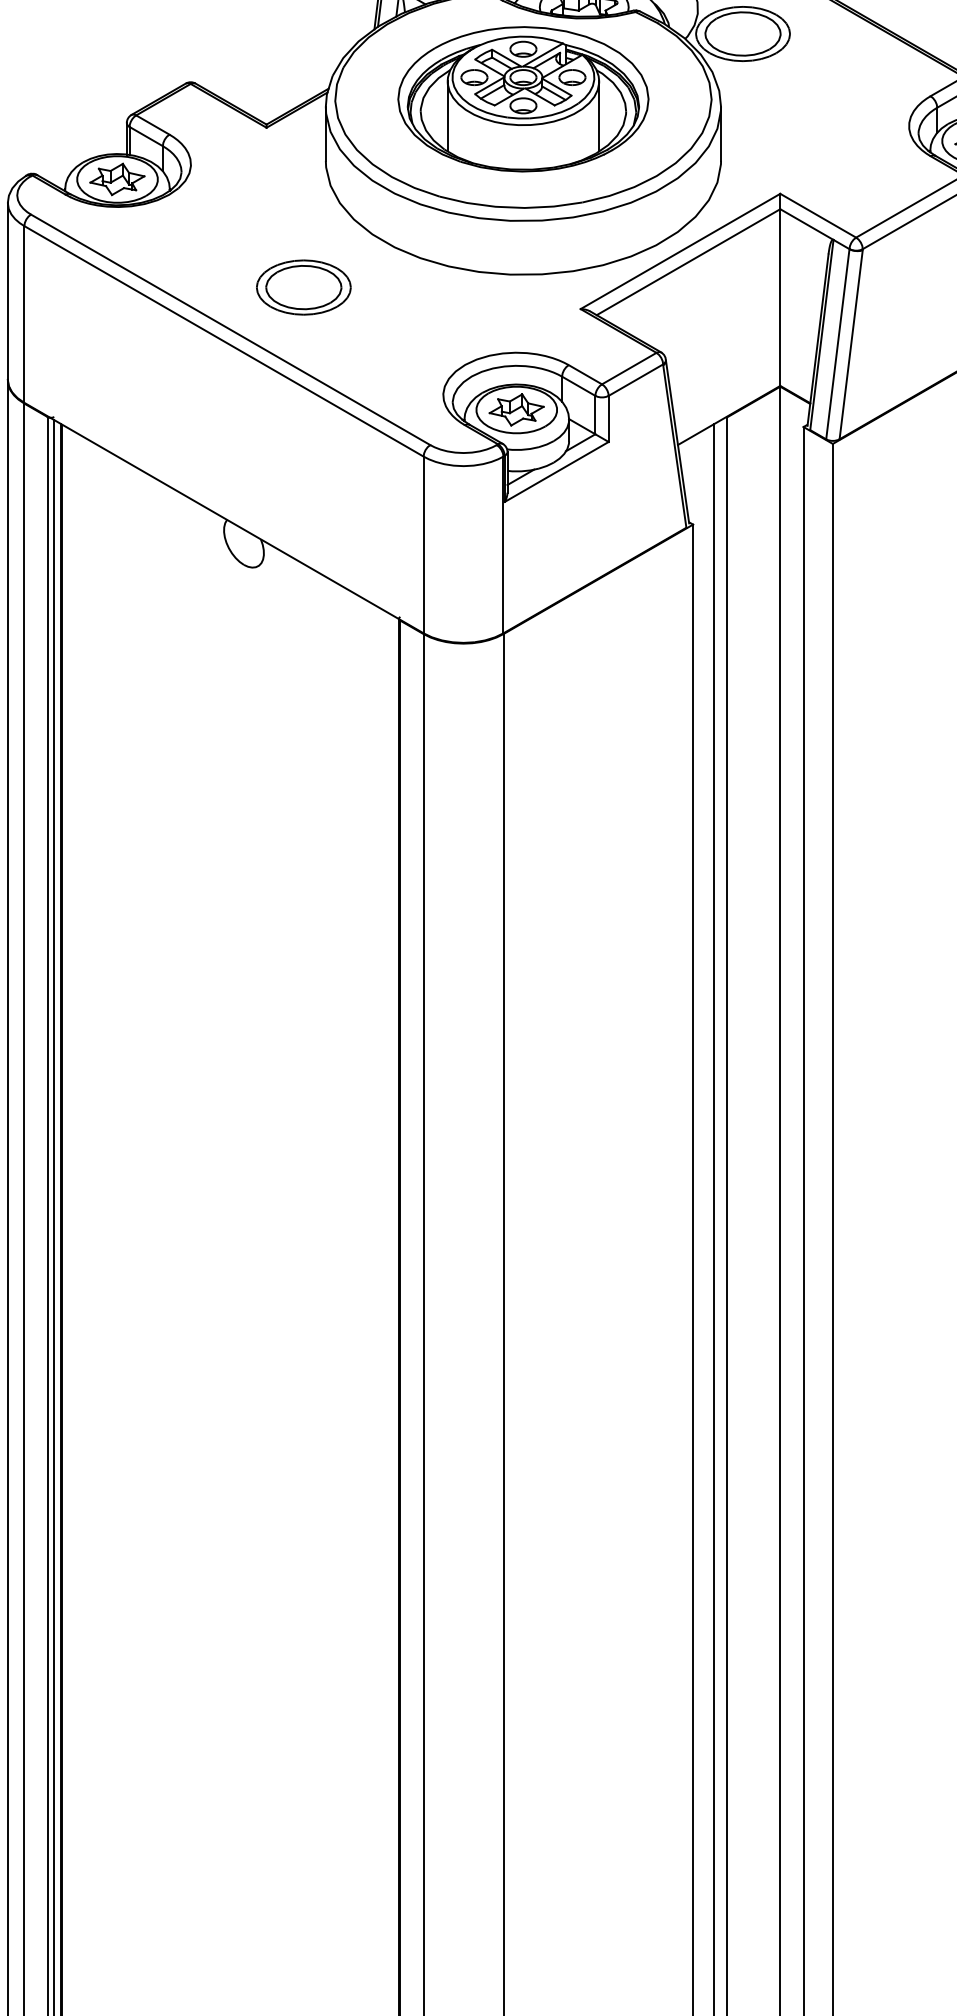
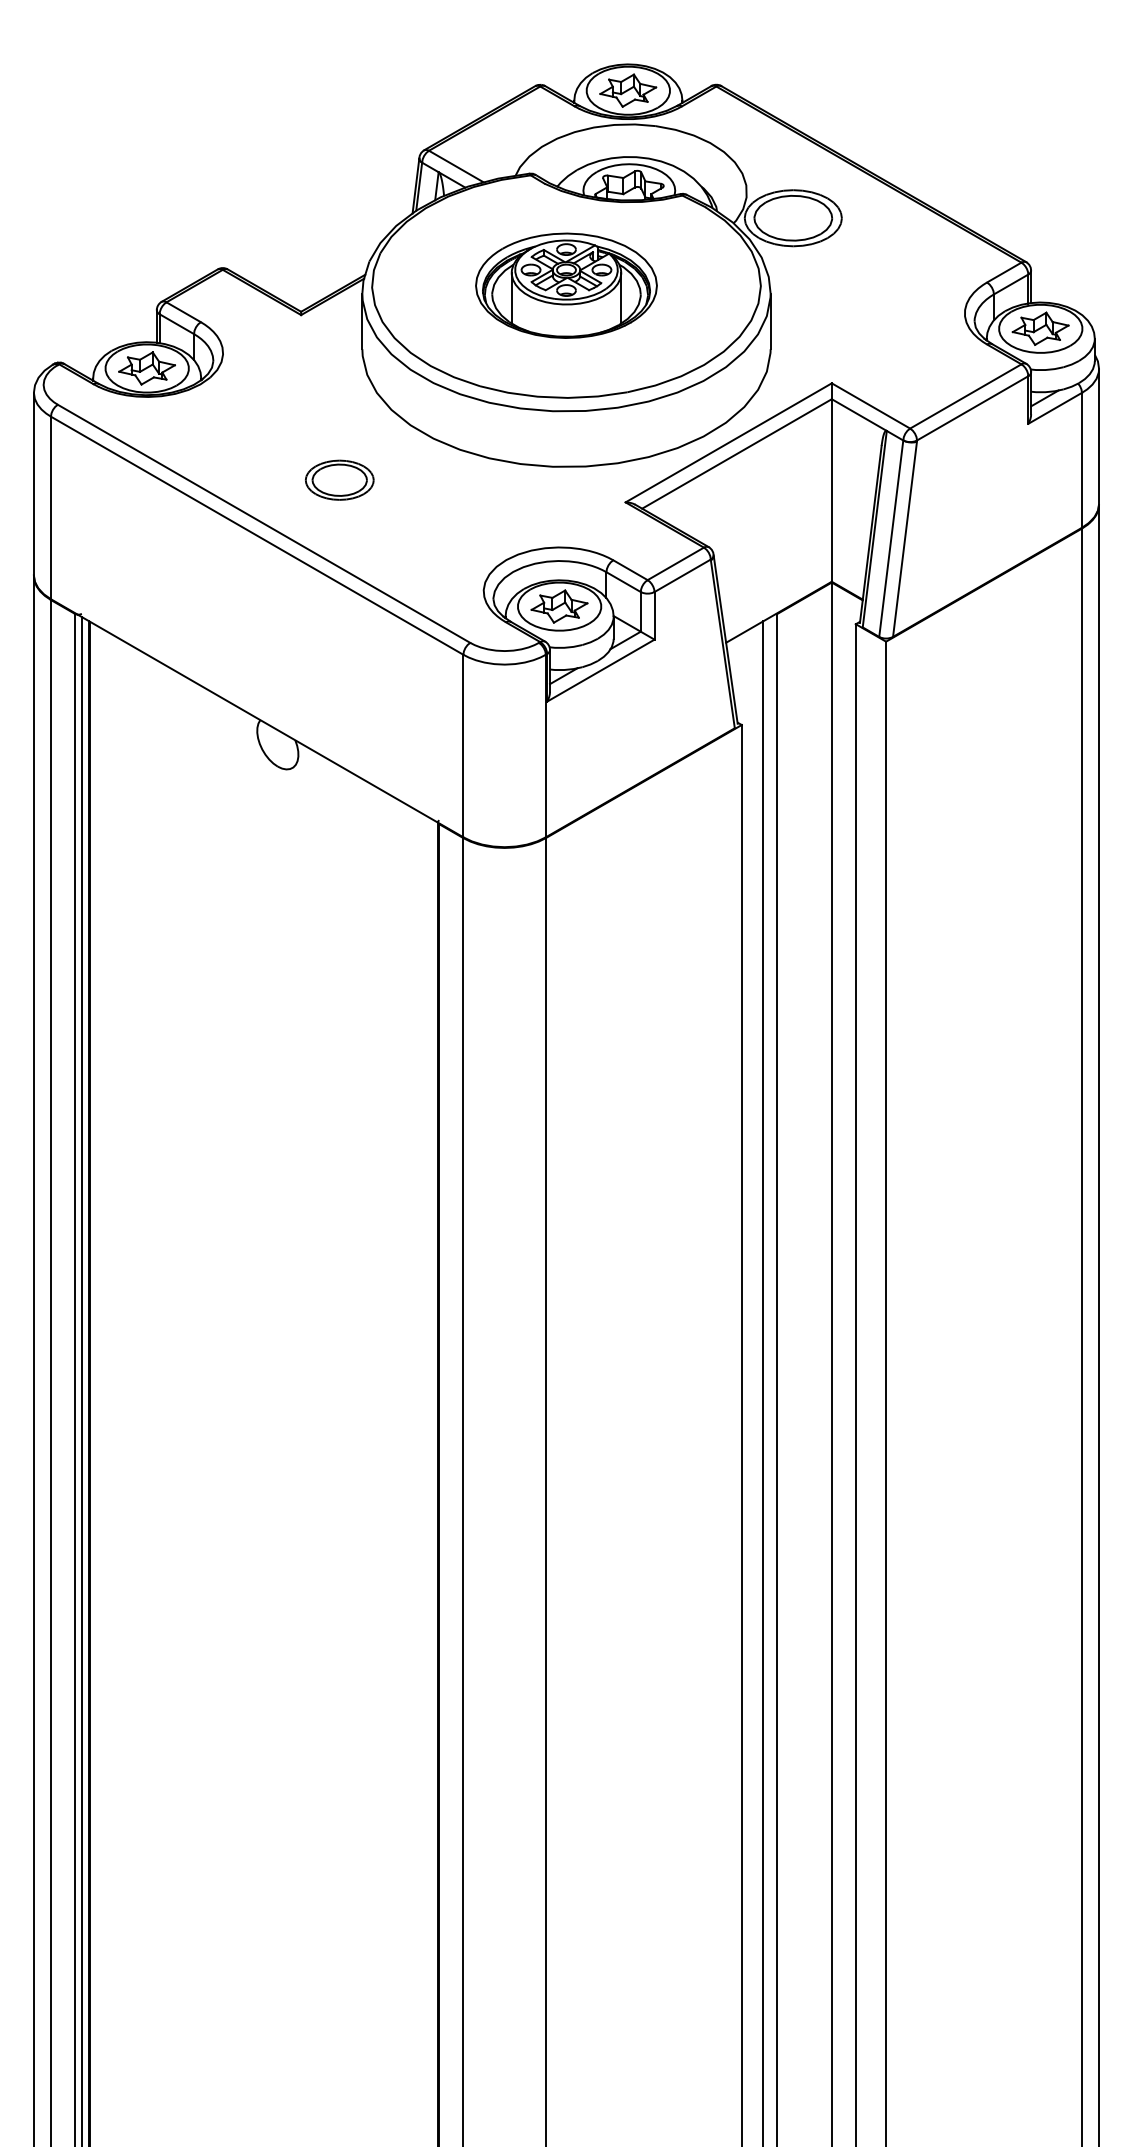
part: (523, 99) -> (566, 285), size x0.7
part: (303, 287) -> (339, 480), size x0.7

